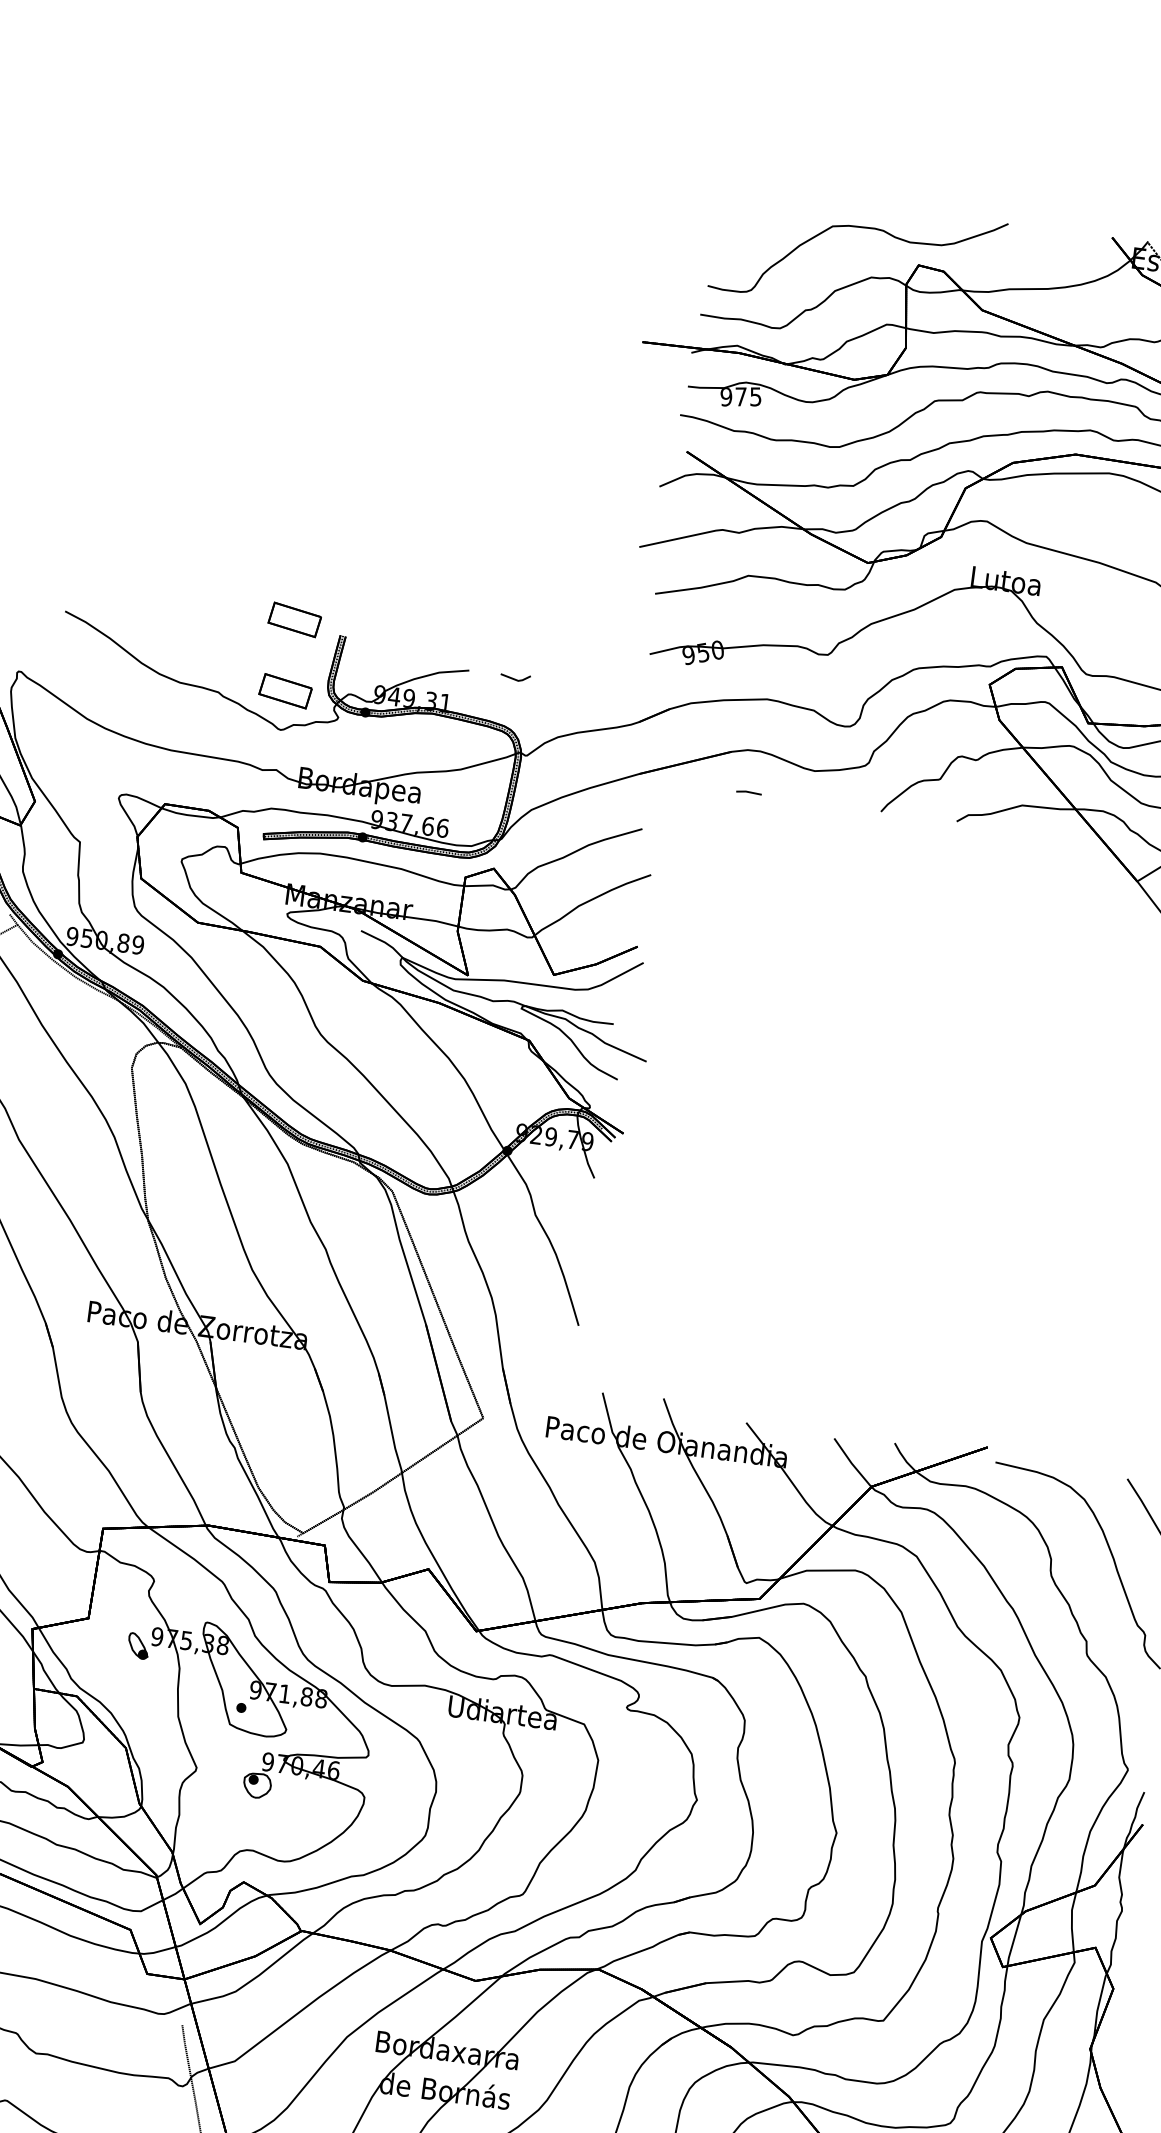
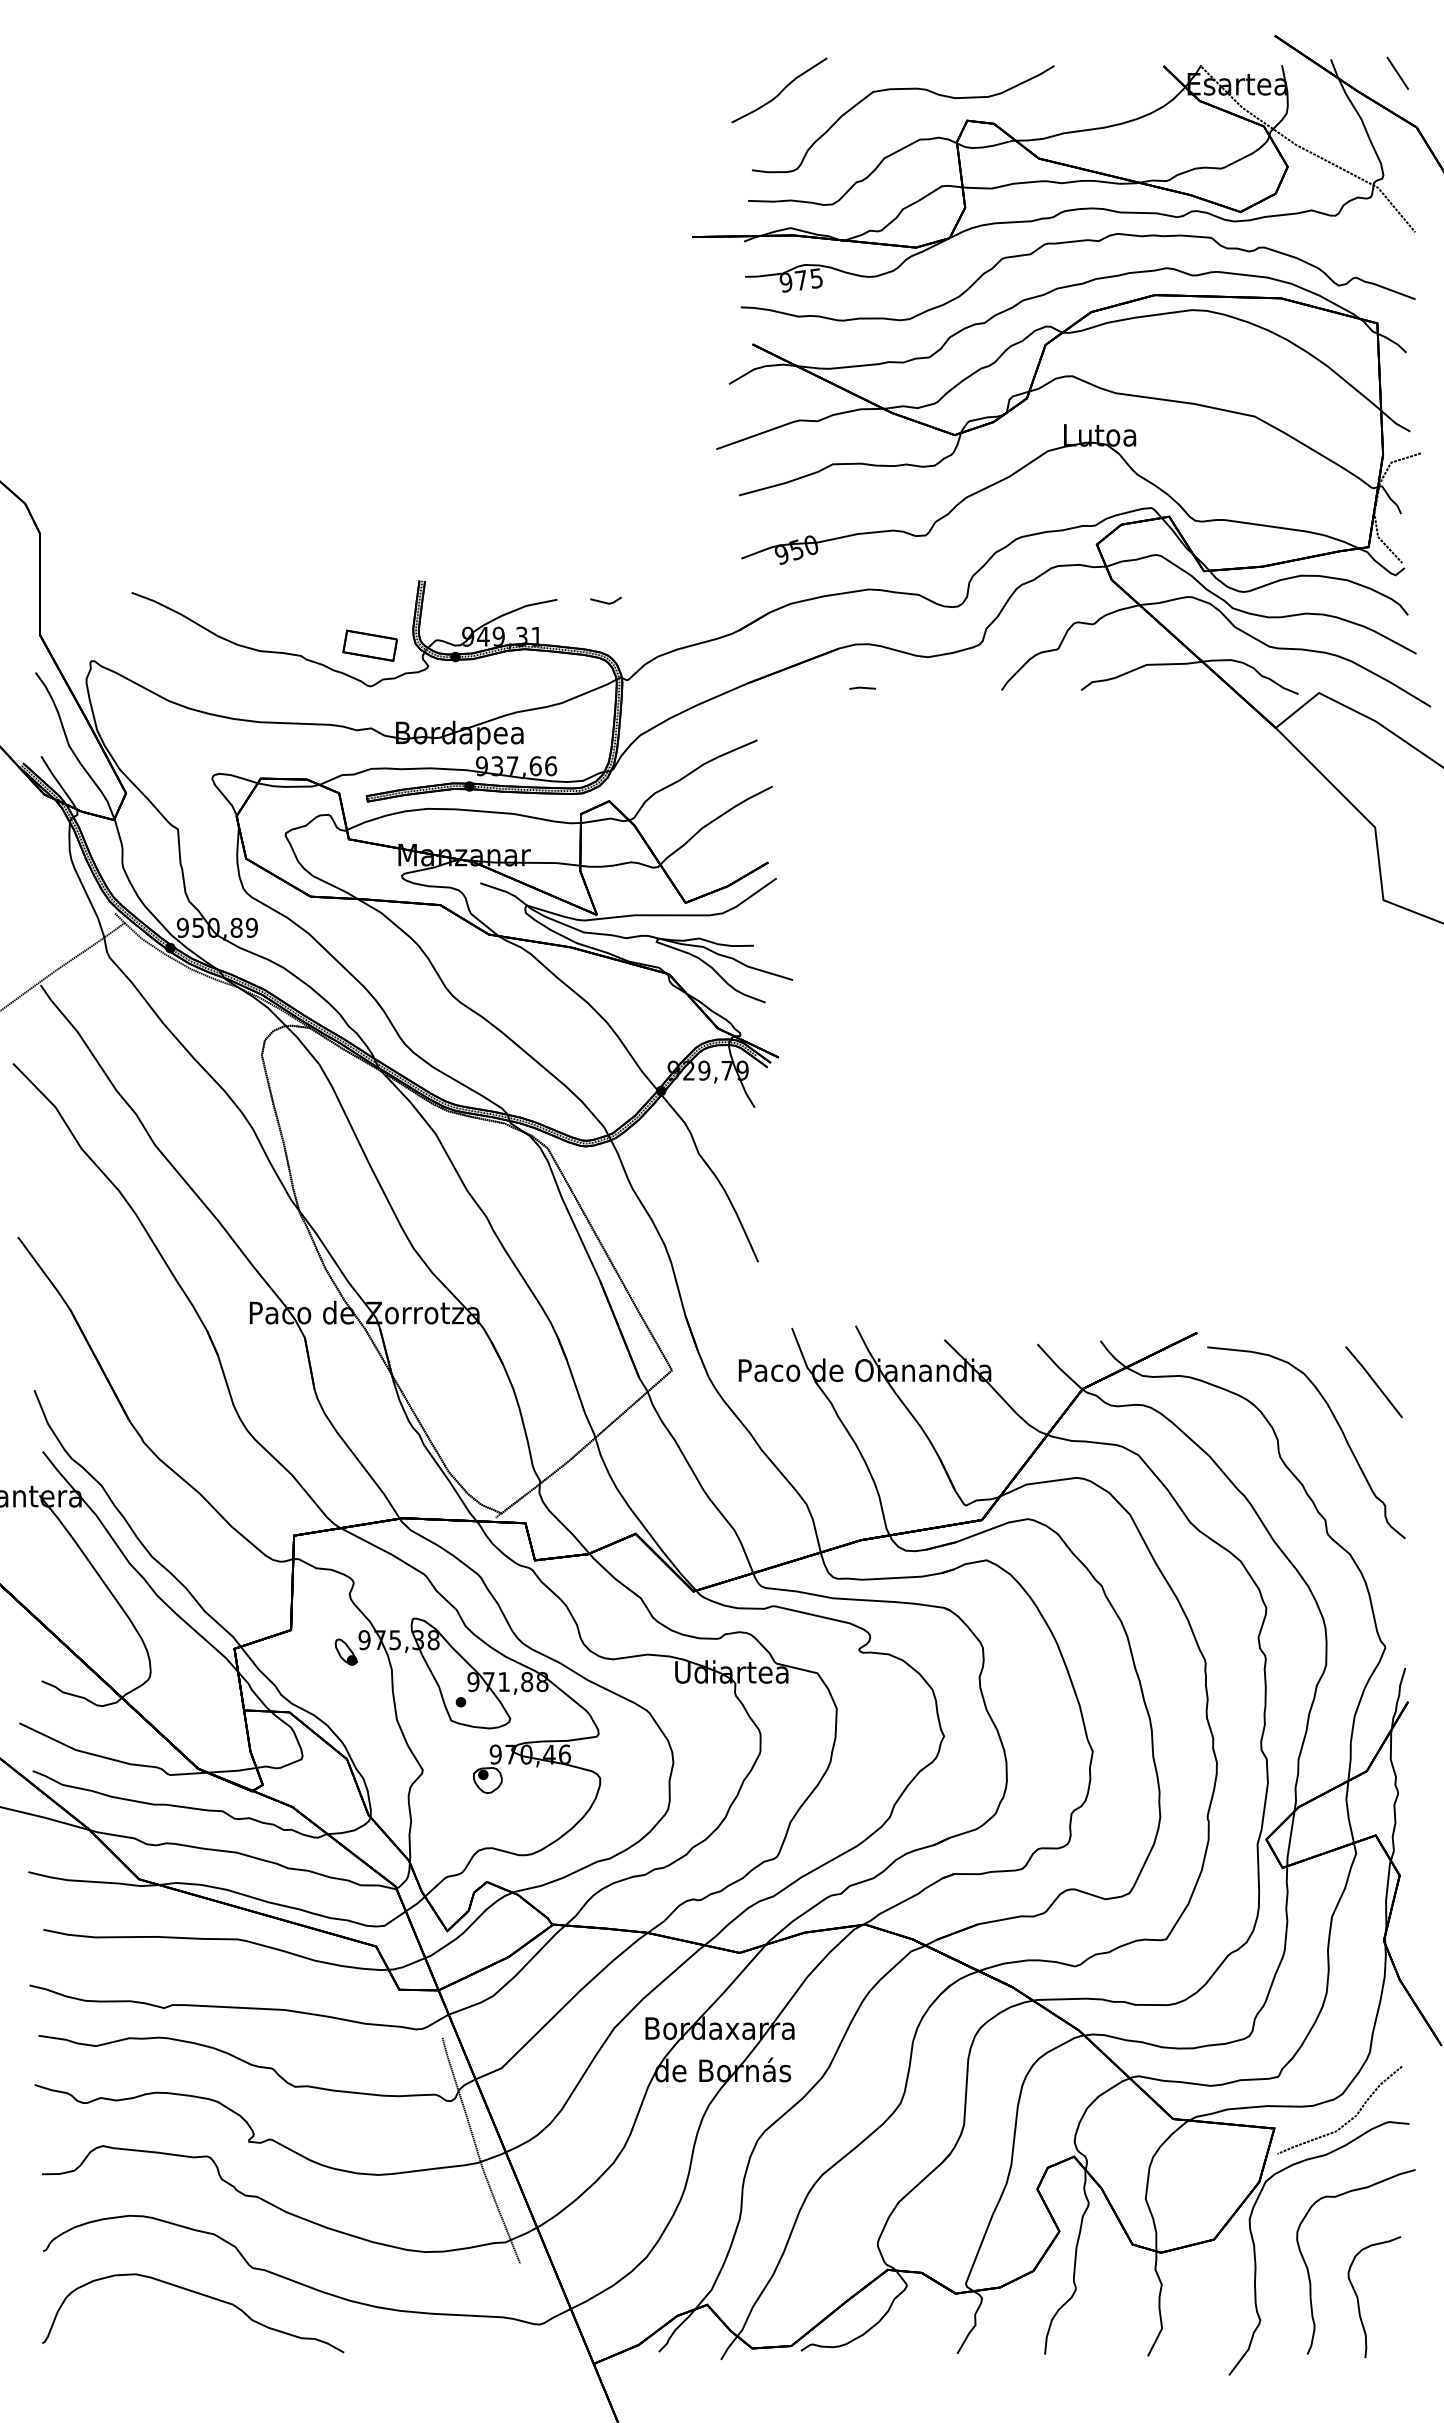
part: (743, 213) -> (779, 90), added
part: (294, 619) -> (369, 570), removed

